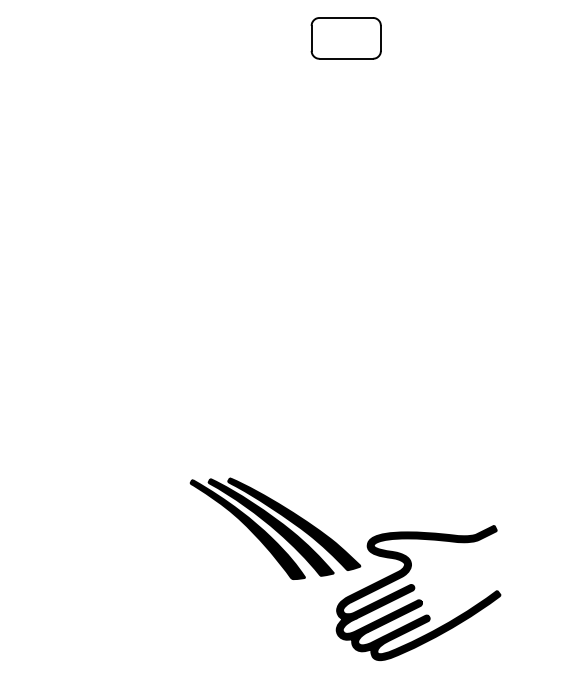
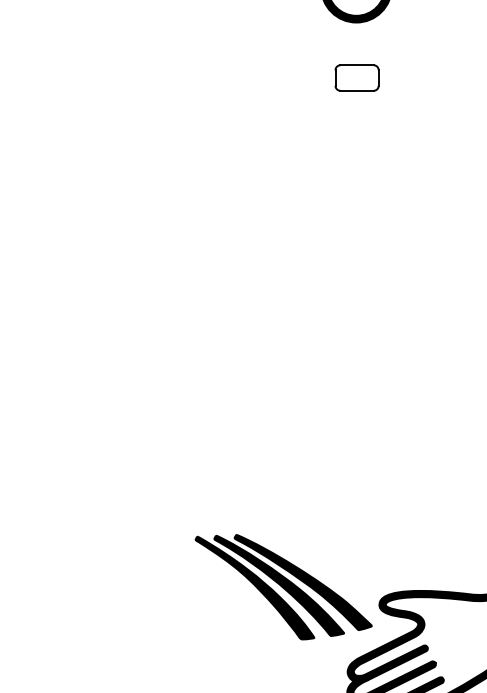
part: (345, 38) -> (356, 78), size x0.6

